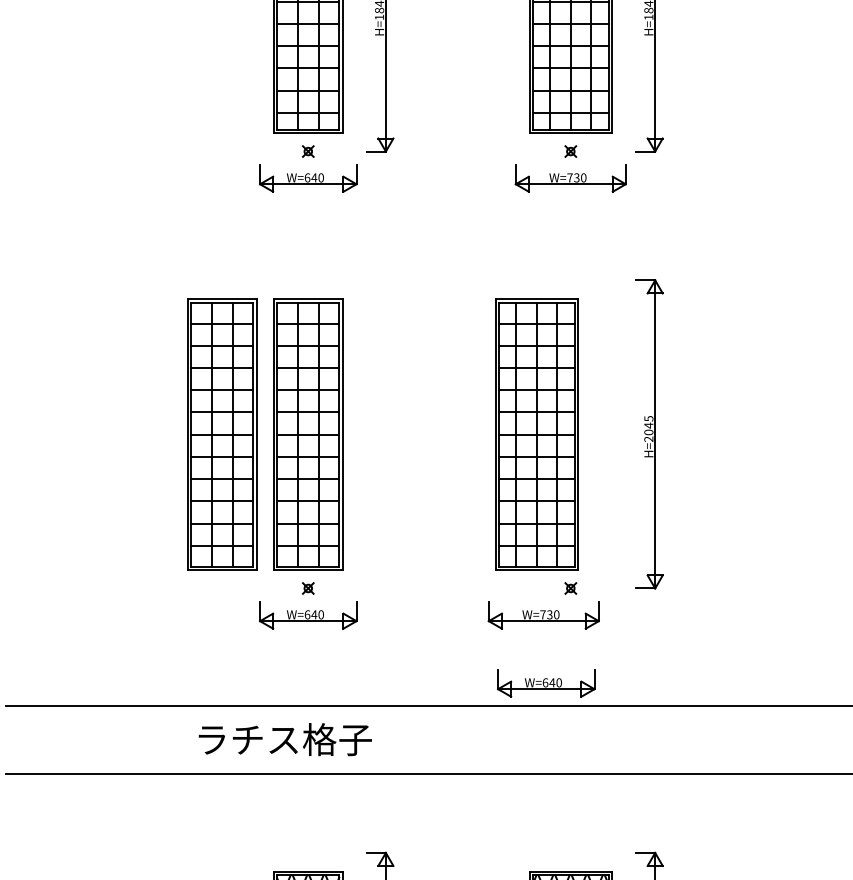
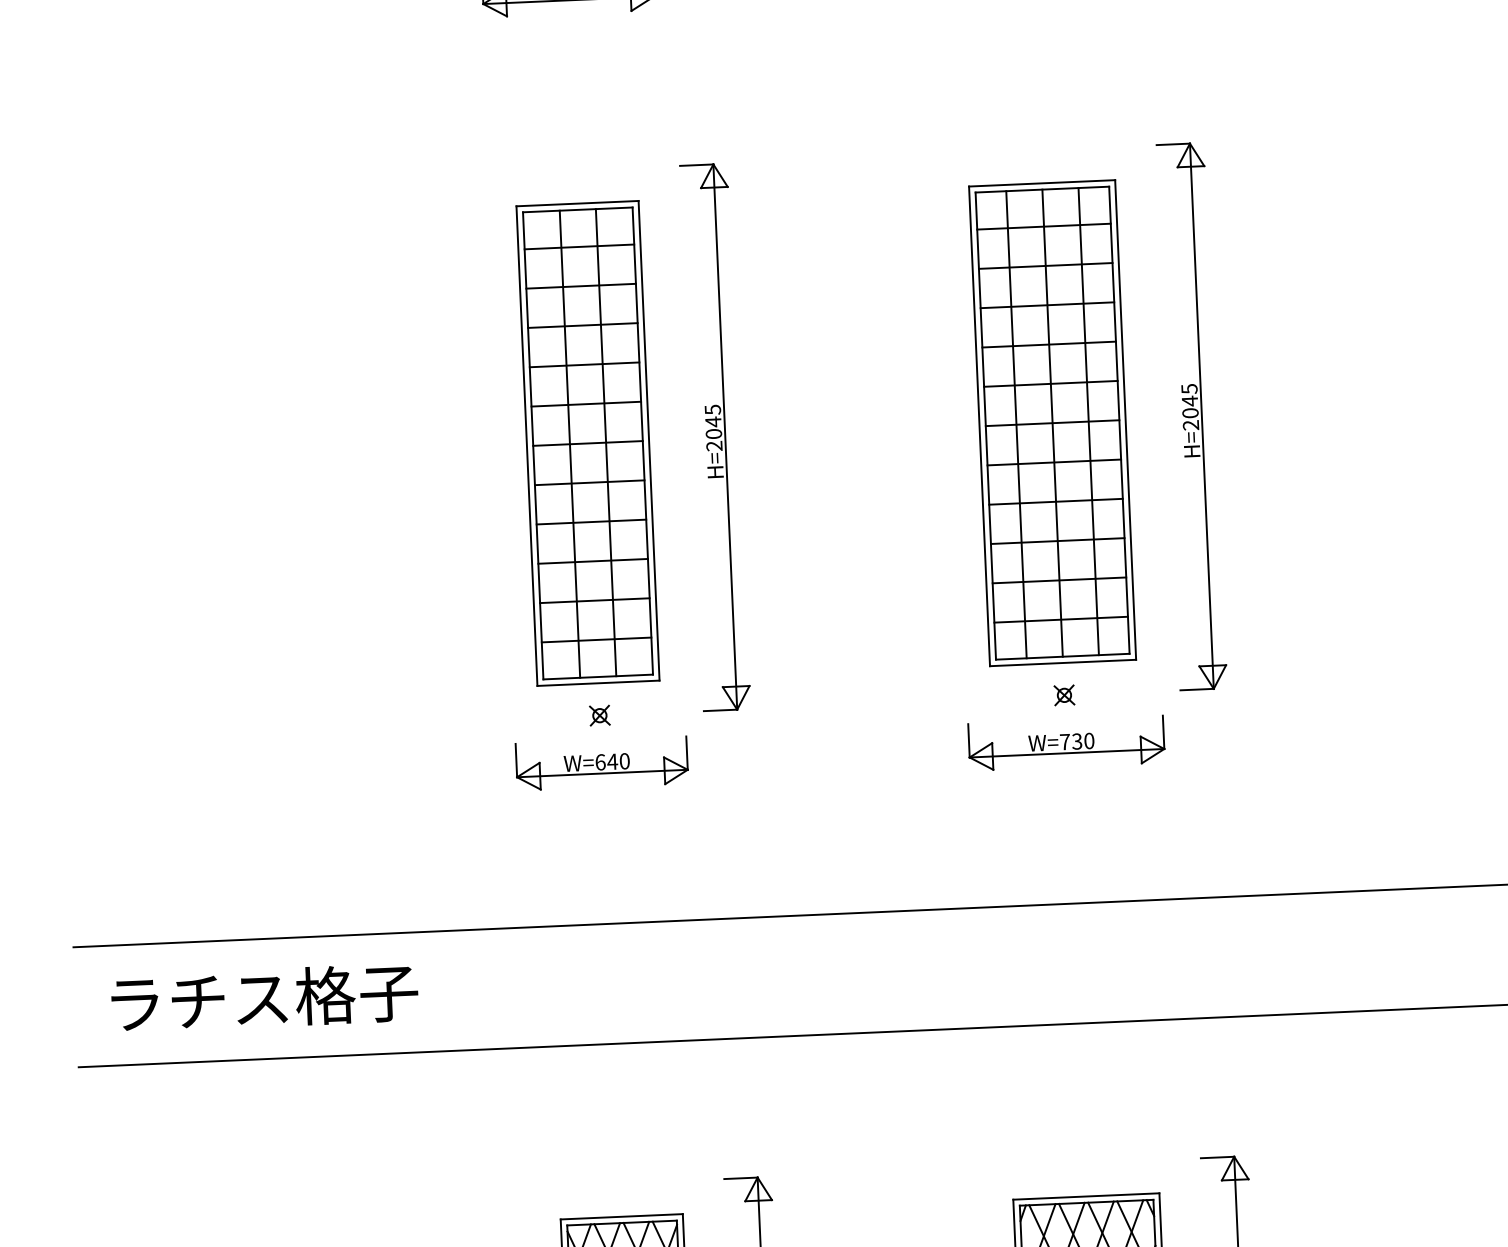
part: (222, 434) -> (436, 449), removed
part: (380, 434) -> (715, 437), added
part: (536, 434) -> (1051, 422), moved
part: (543, 615) -> (1065, 743), moved
part: (546, 683) -> (1028, 865), removed
text: (284, 739) -> (263, 998), moved

